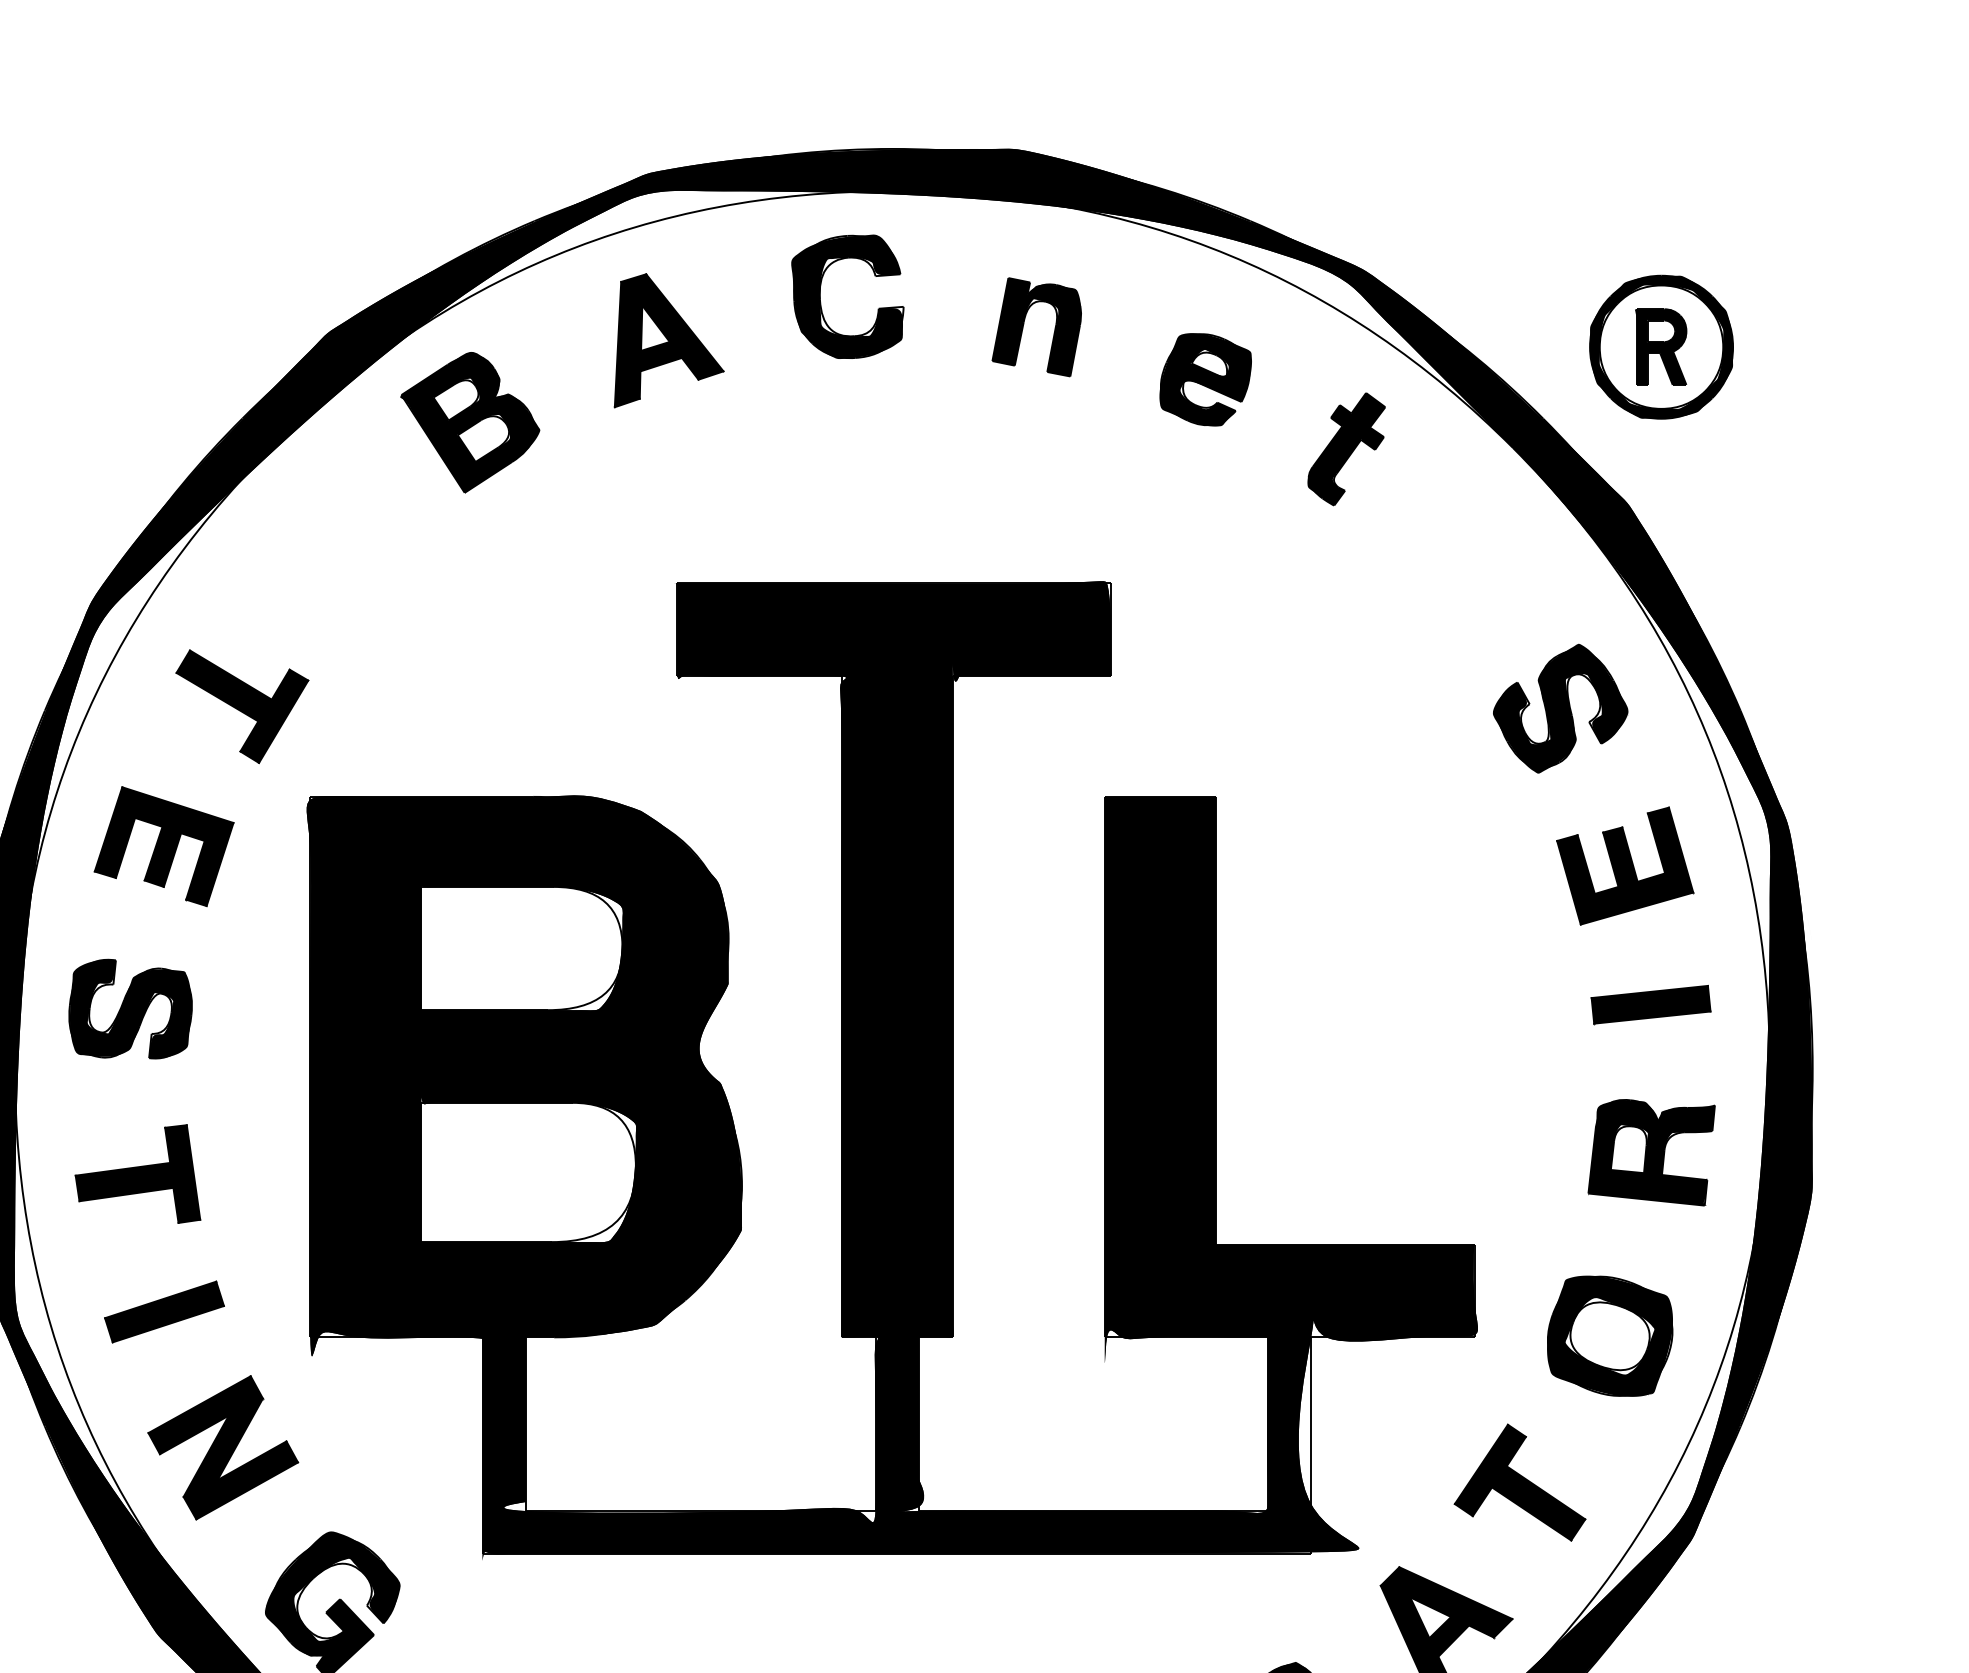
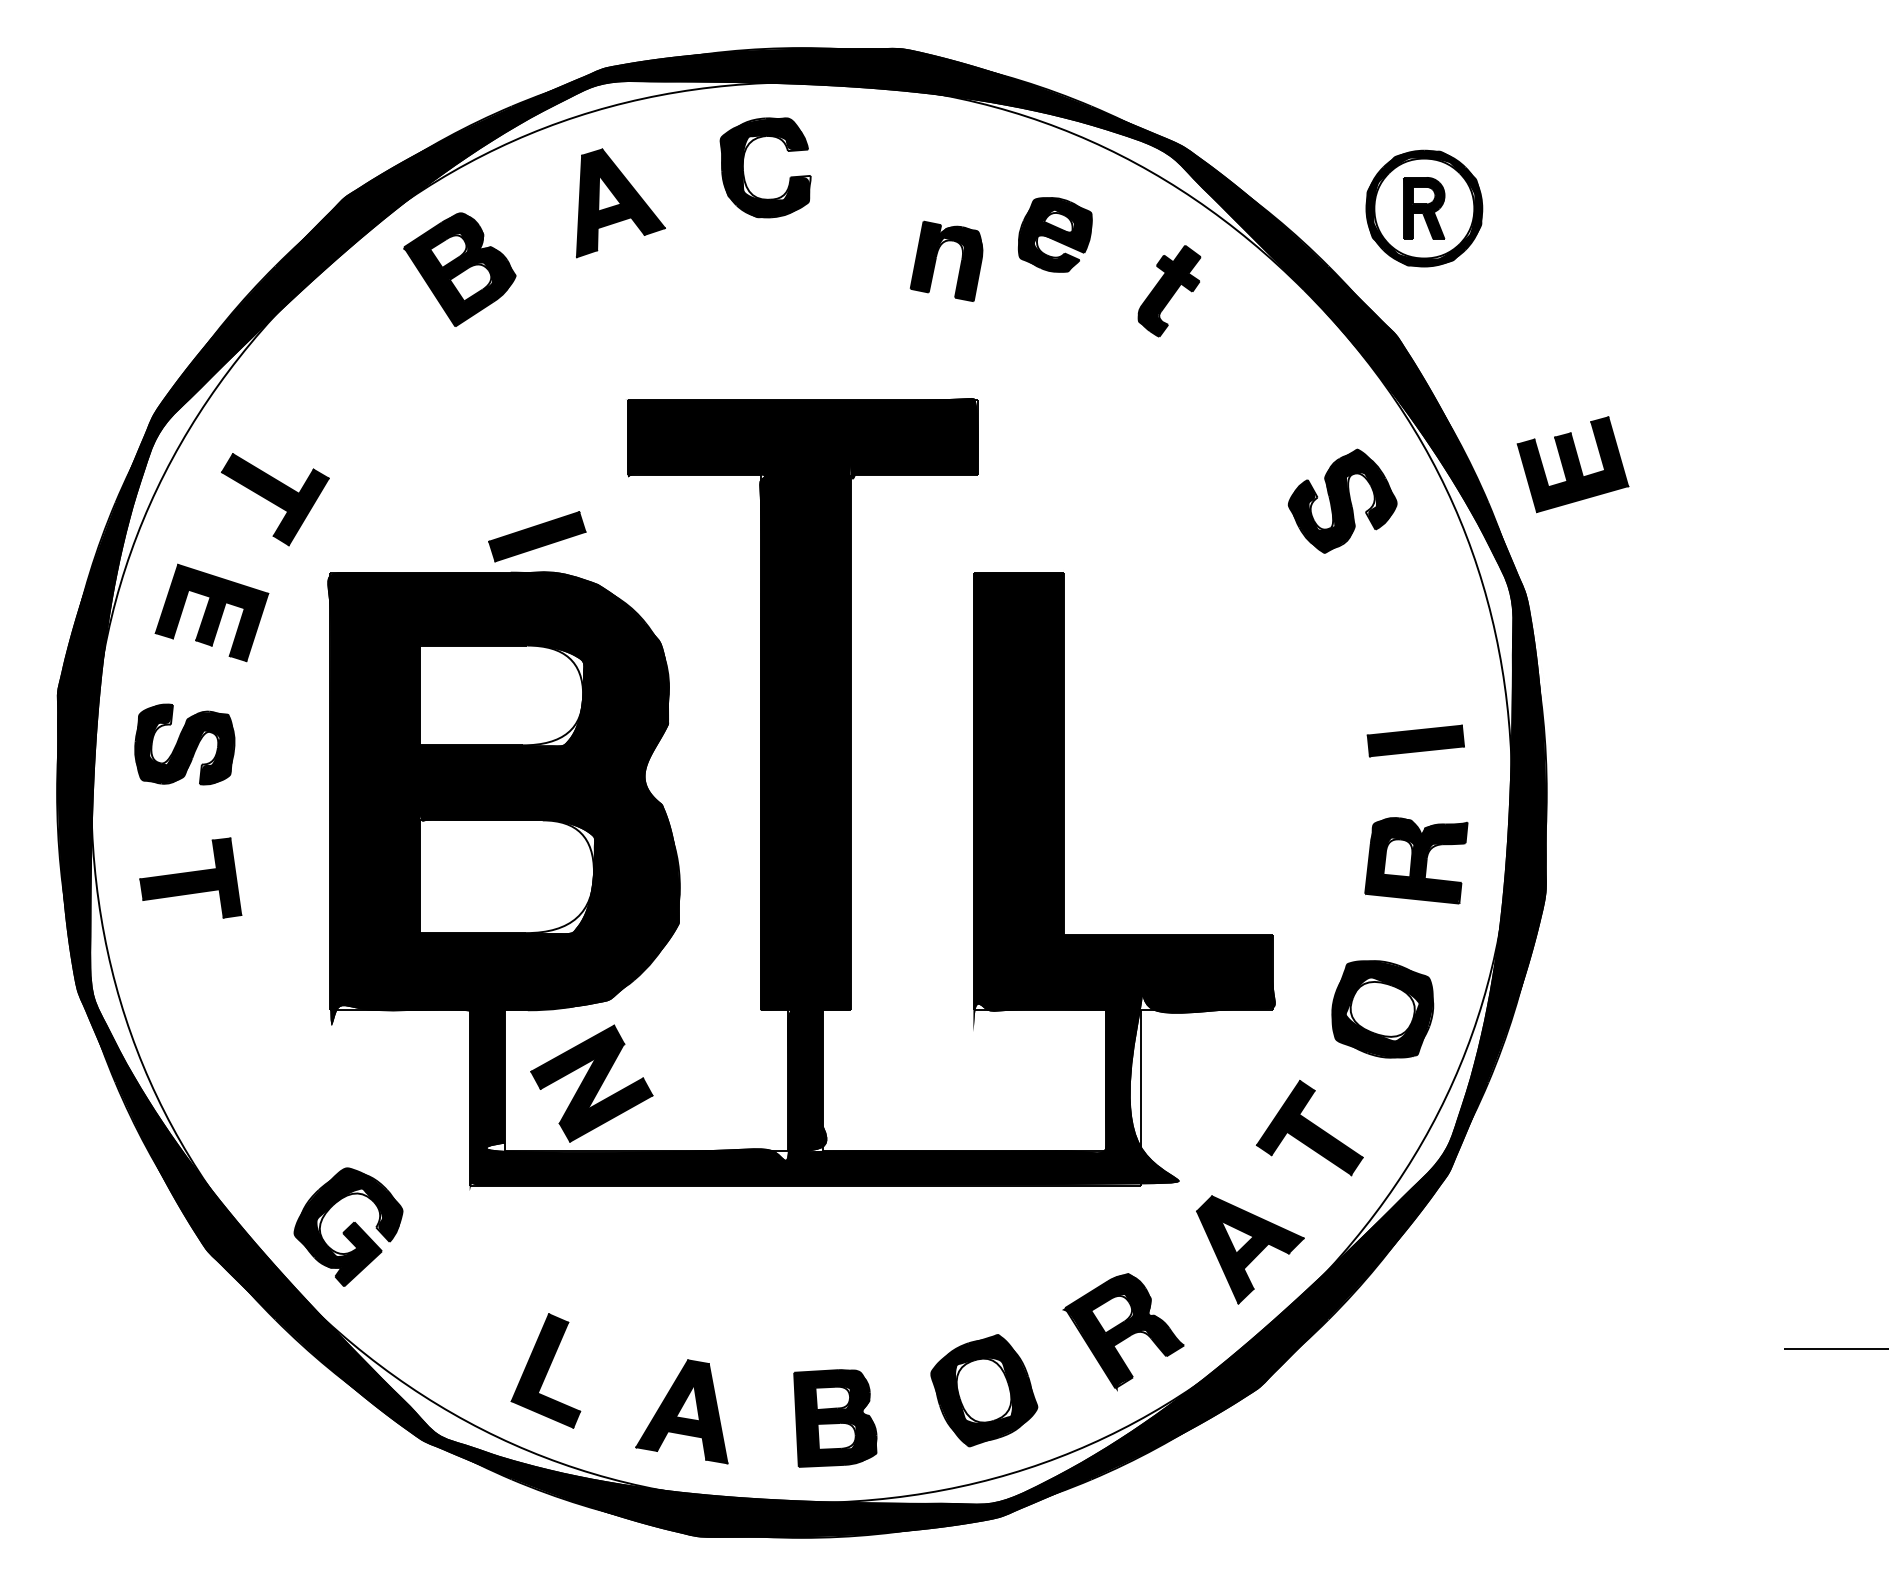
part: (1024, 326) -> (936, 260), moved
part: (1624, 865) -> (1572, 464), moved
part: (164, 1311) -> (537, 536), moved
part: (222, 1447) -> (591, 1083), moved

